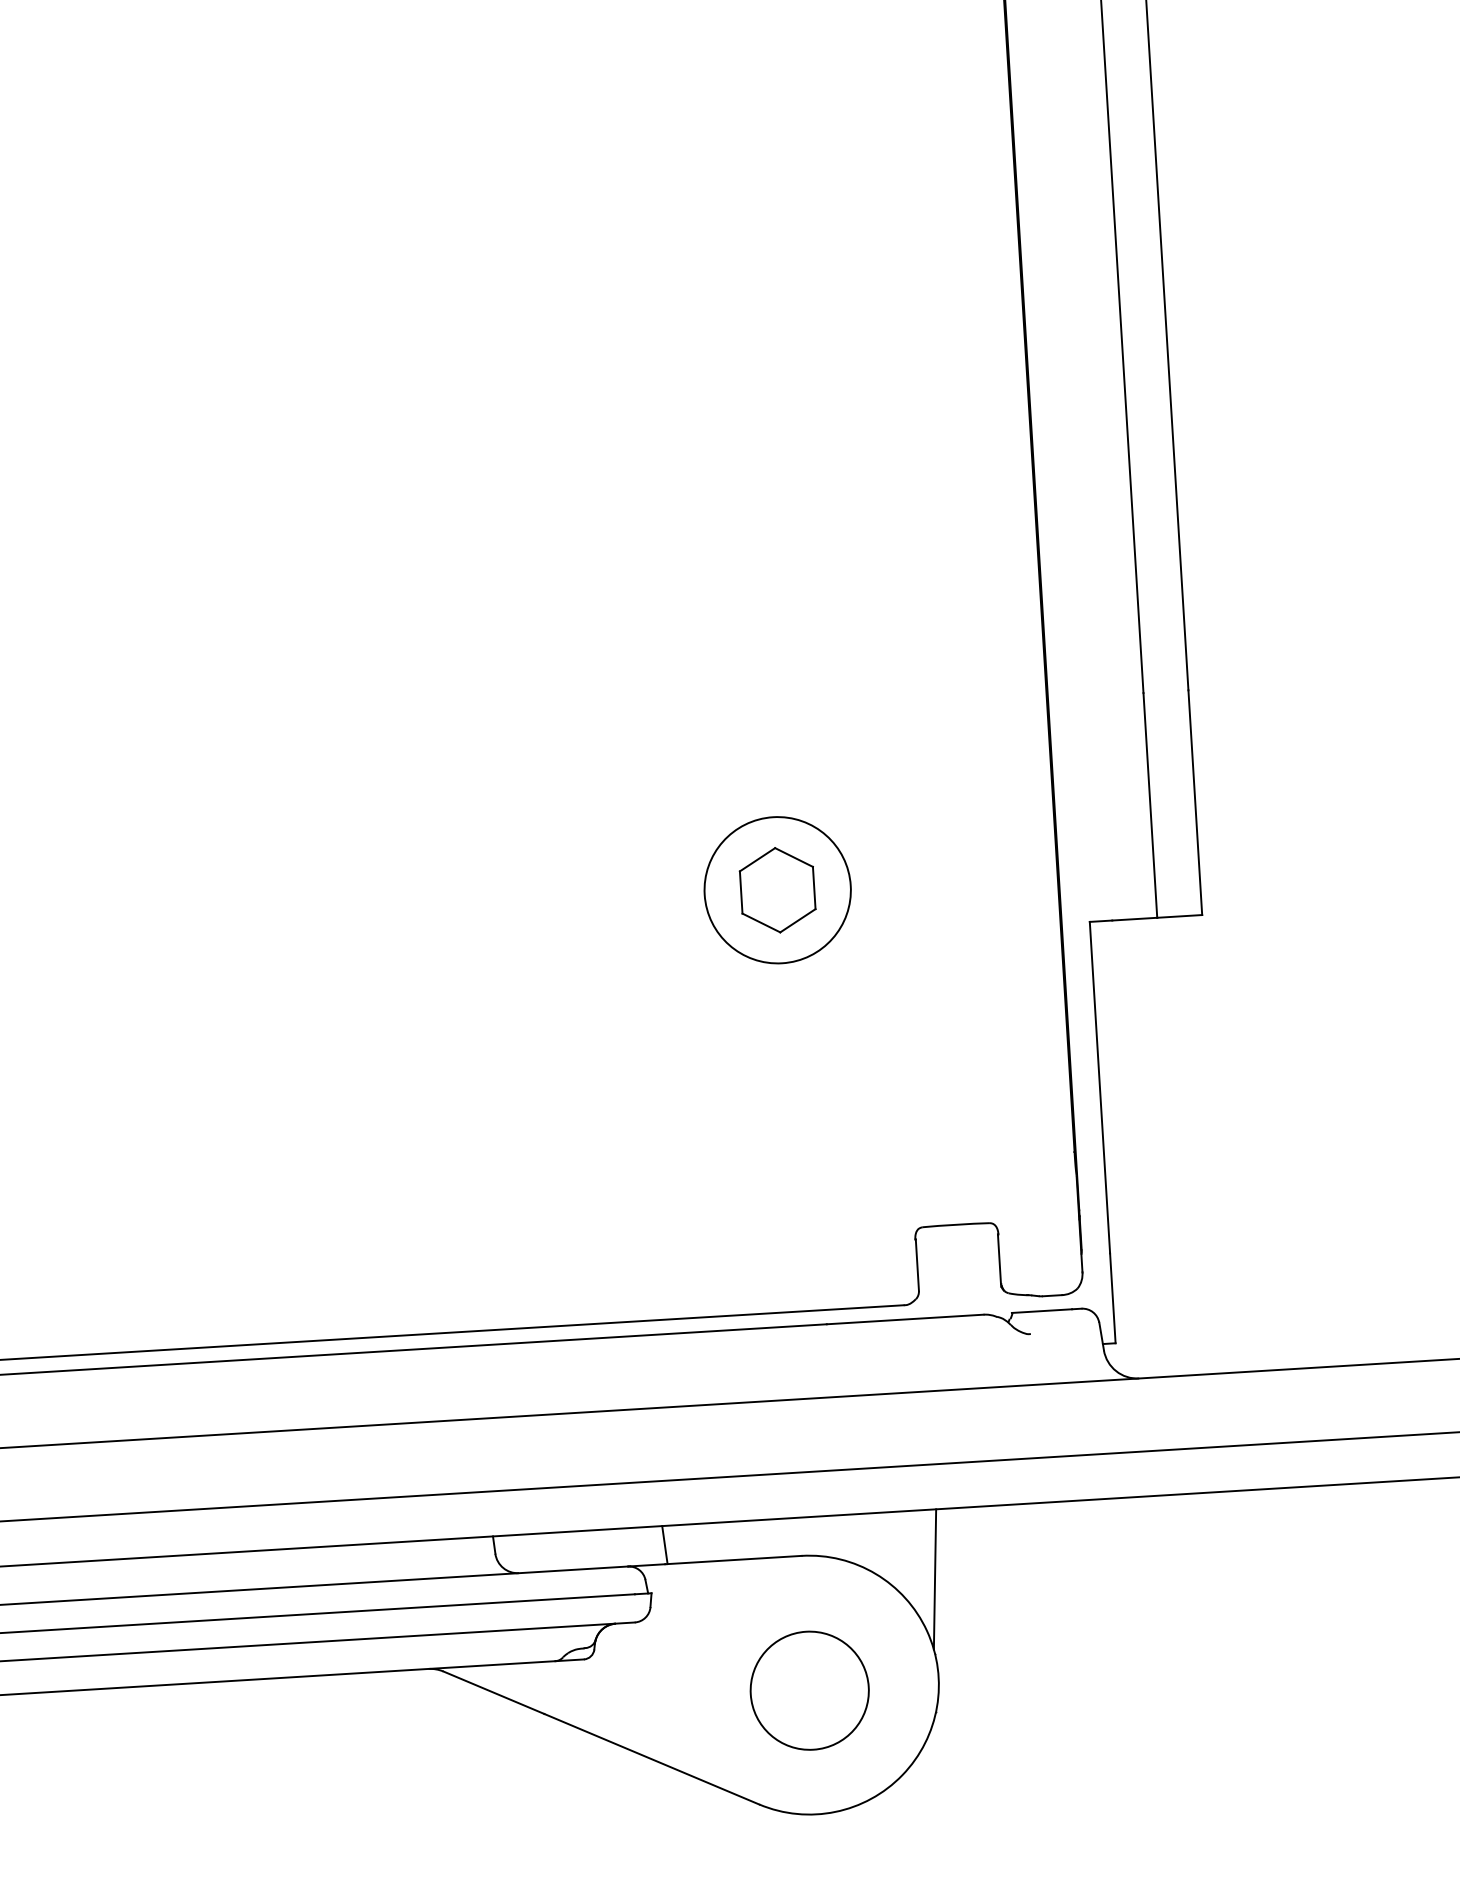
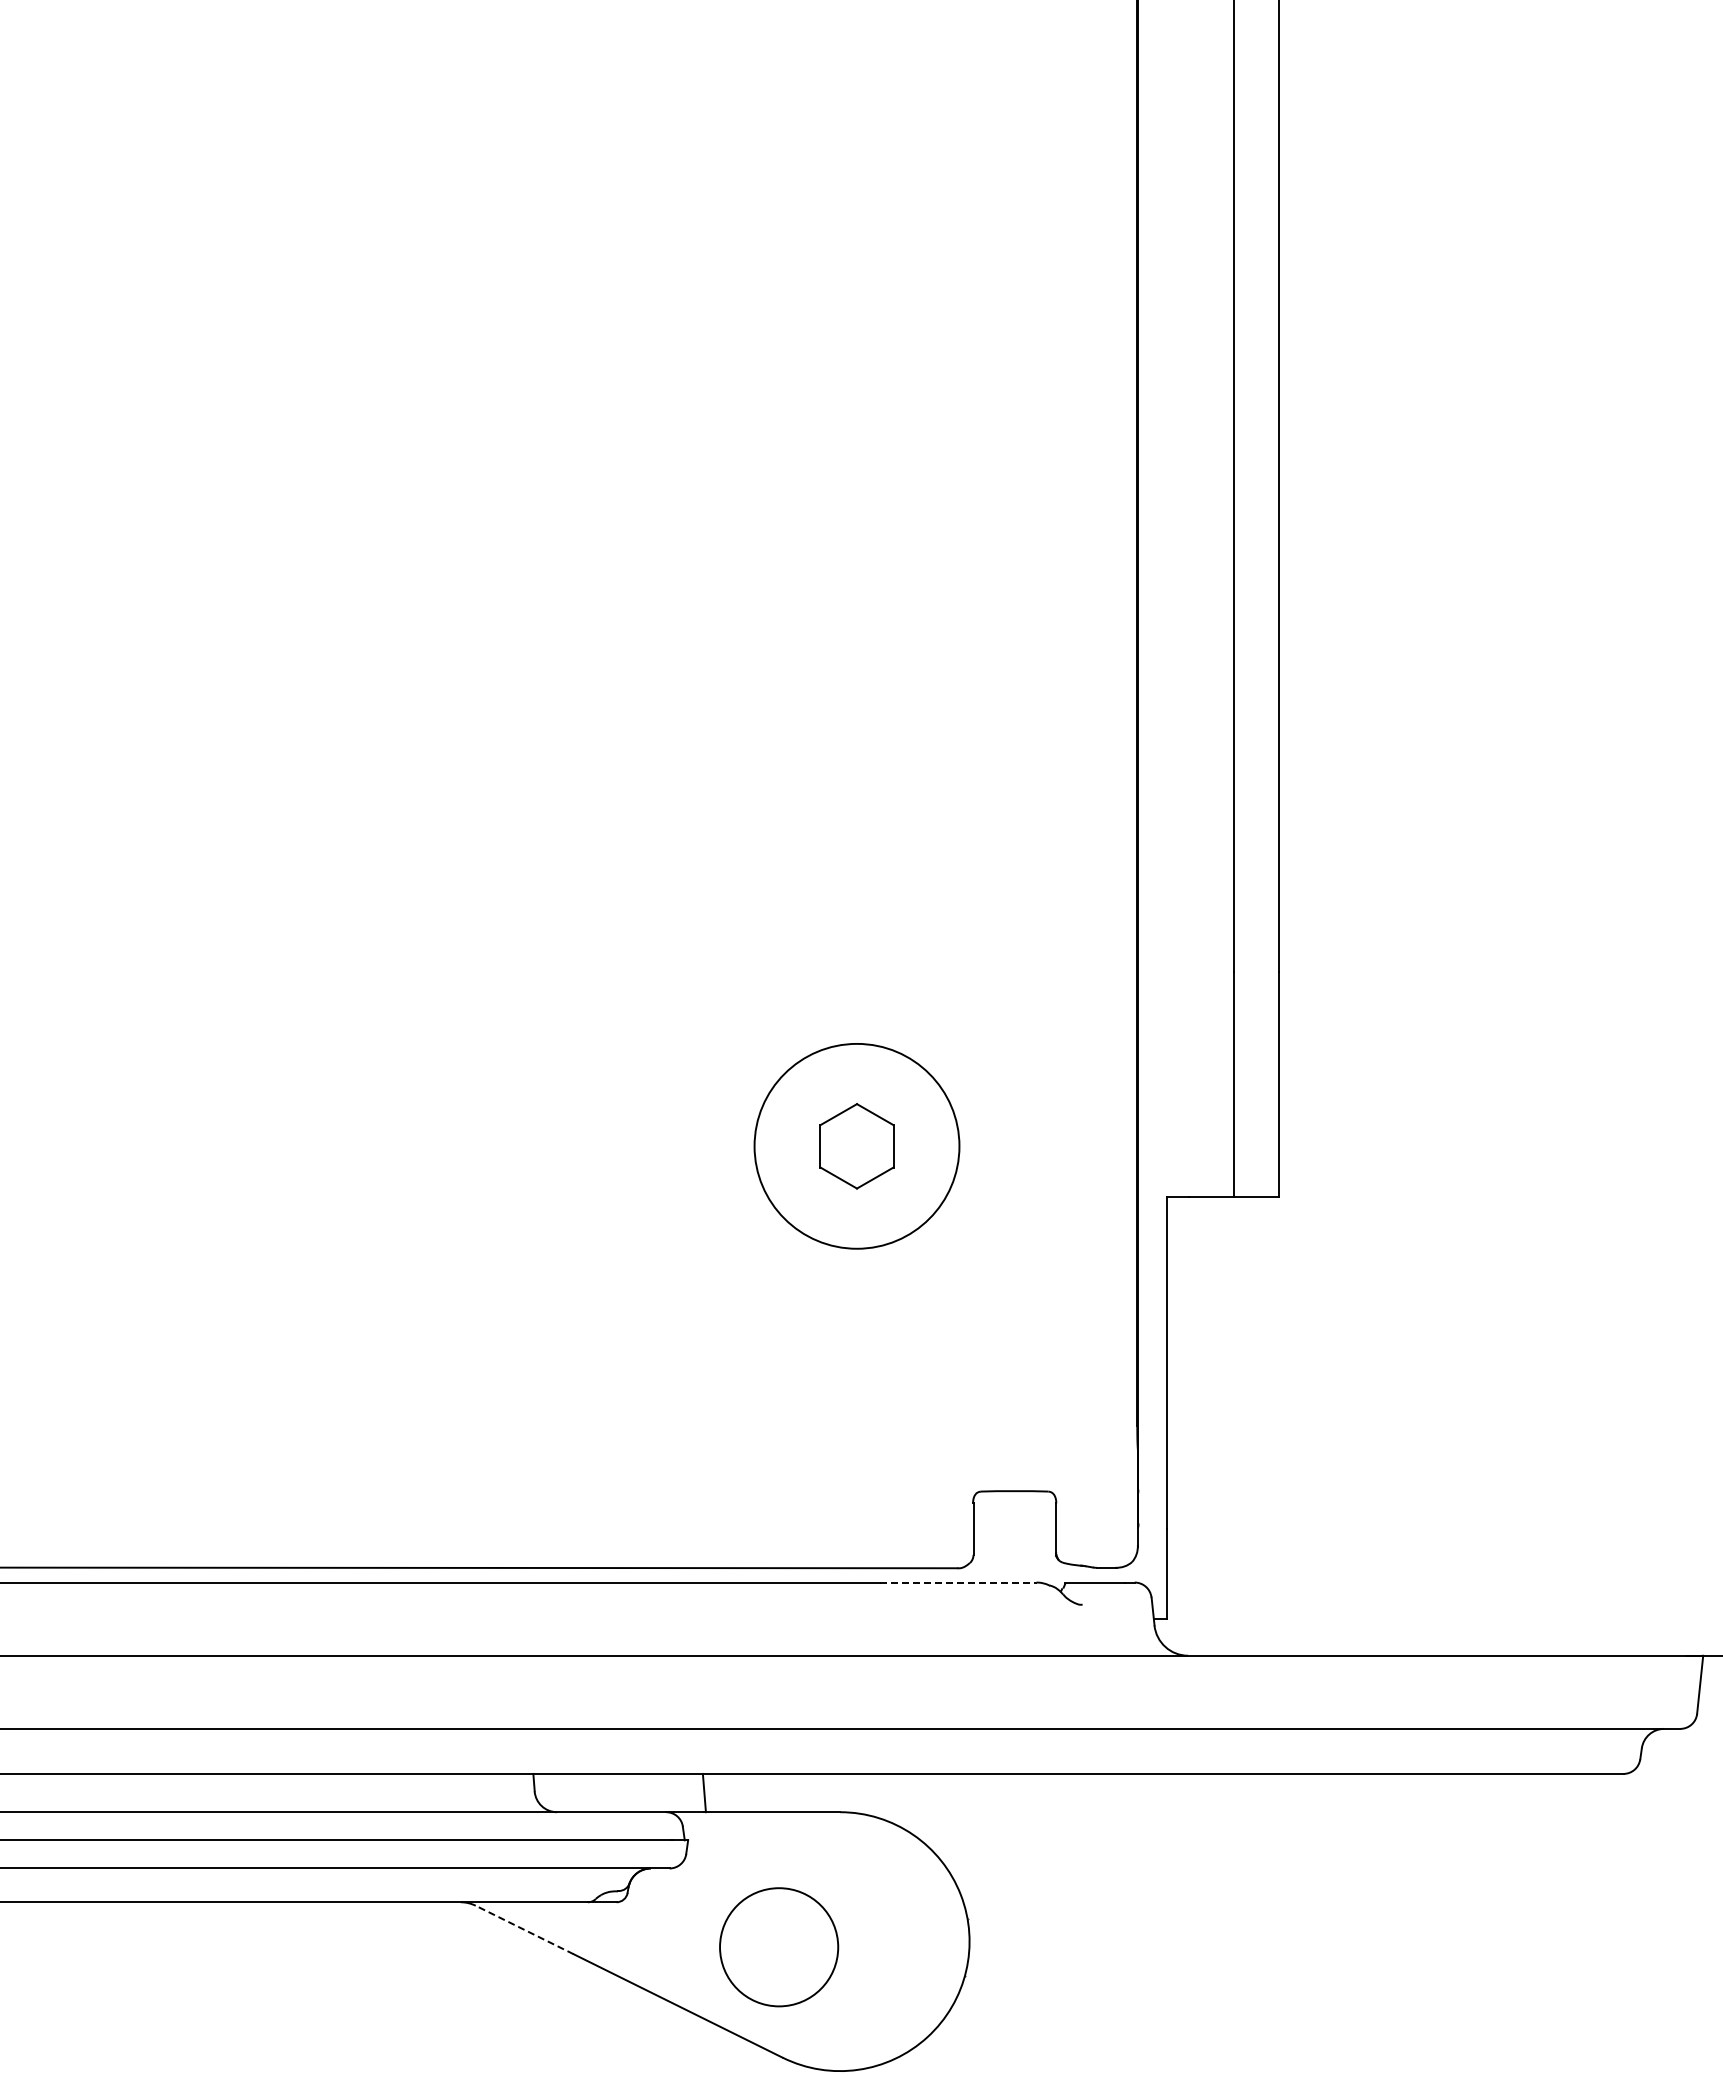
circle: (777, 890) -> (856, 1146), size x1.4
line: (905, 1319) -> (958, 1582), solid -> dashed
line: (934, 1579) -> (971, 1843), removed
circle: (810, 1690) -> (779, 1947), moved
line: (493, 1693) -> (524, 1930), solid -> dashed

